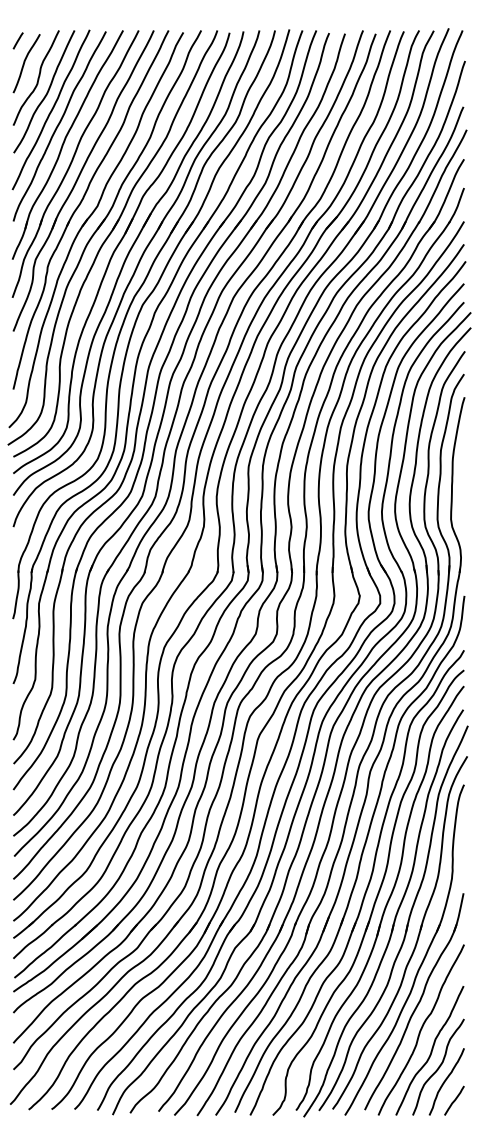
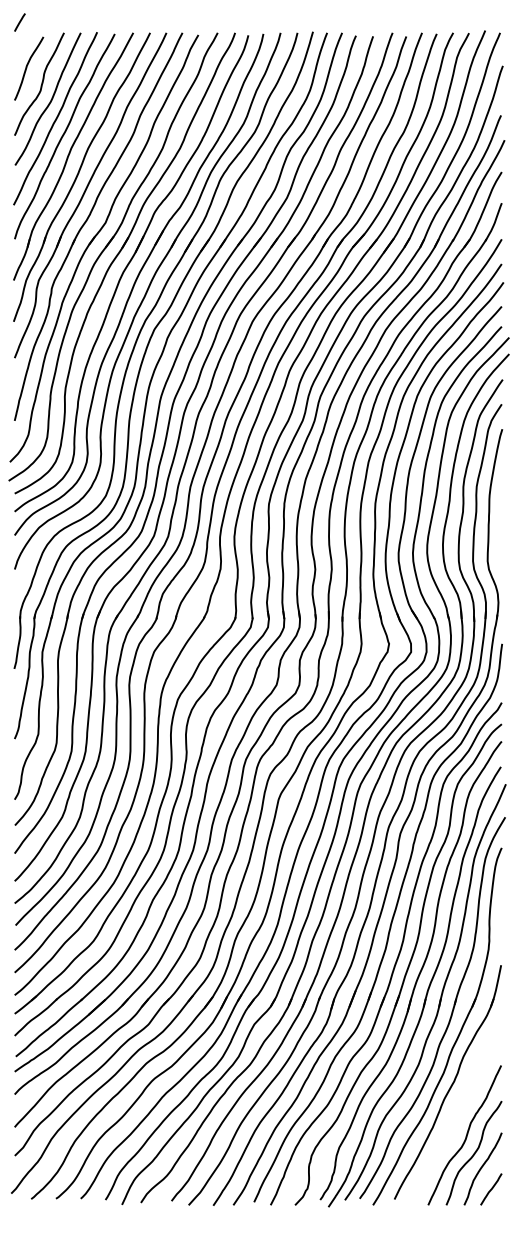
line: (17, 40) -> (19, 22), moved
curve: (420, 1029) -> (454, 1112), removed

